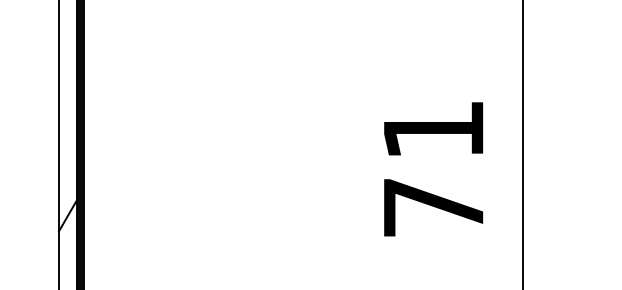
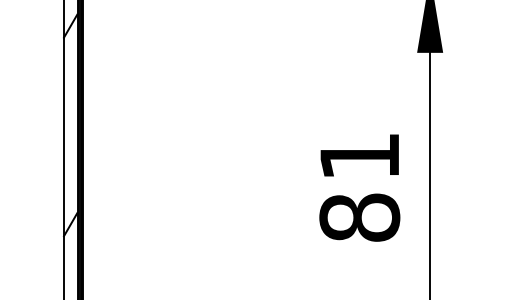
text: (433, 207) -> (359, 217), 71 -> 81

